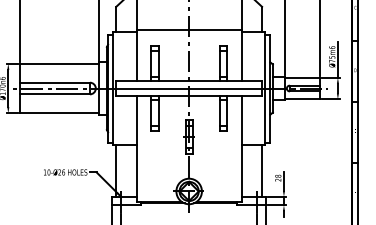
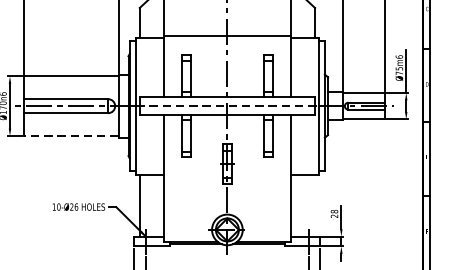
line: (189, 88) -> (227, 106), solid -> dashed
line: (58, 113) -> (70, 136), solid -> dashed
line: (262, 171) -> (315, 205), removed

